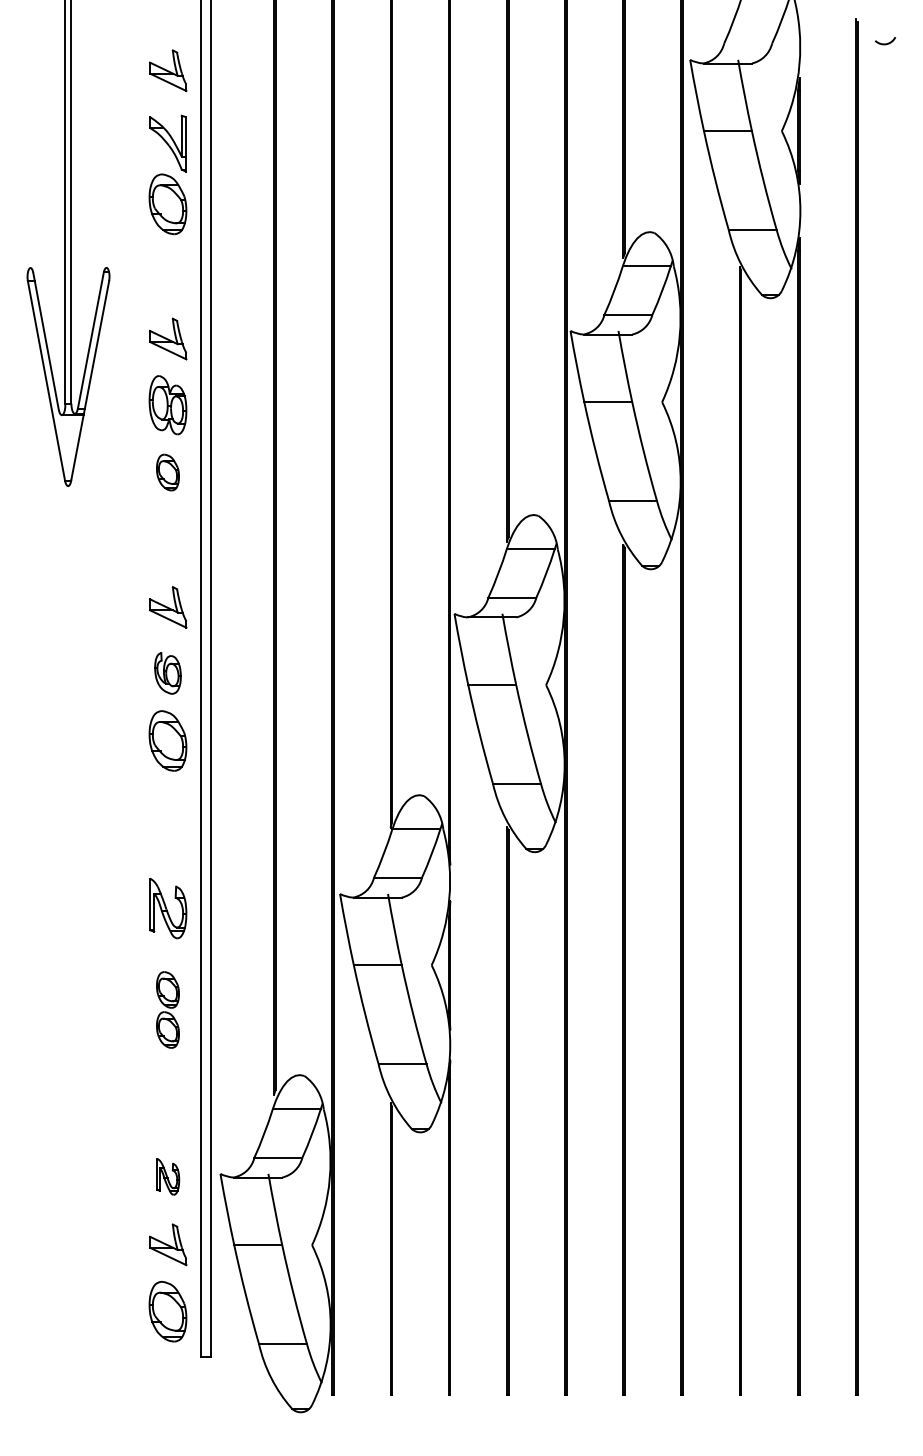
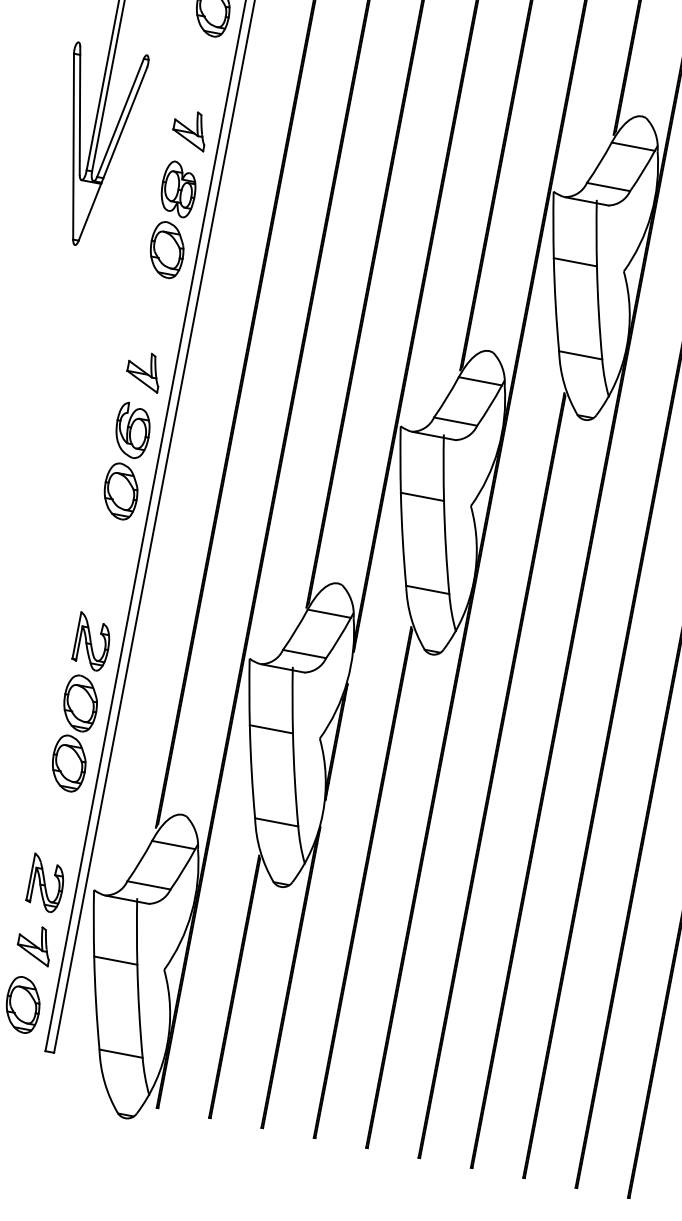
part: (167, 472) -> (166, 249), size x1.67
part: (167, 673) -> (132, 430), size x1.43
part: (167, 1009) -> (74, 732), size x1.67
part: (168, 1176) -> (46, 883), size x1.67

